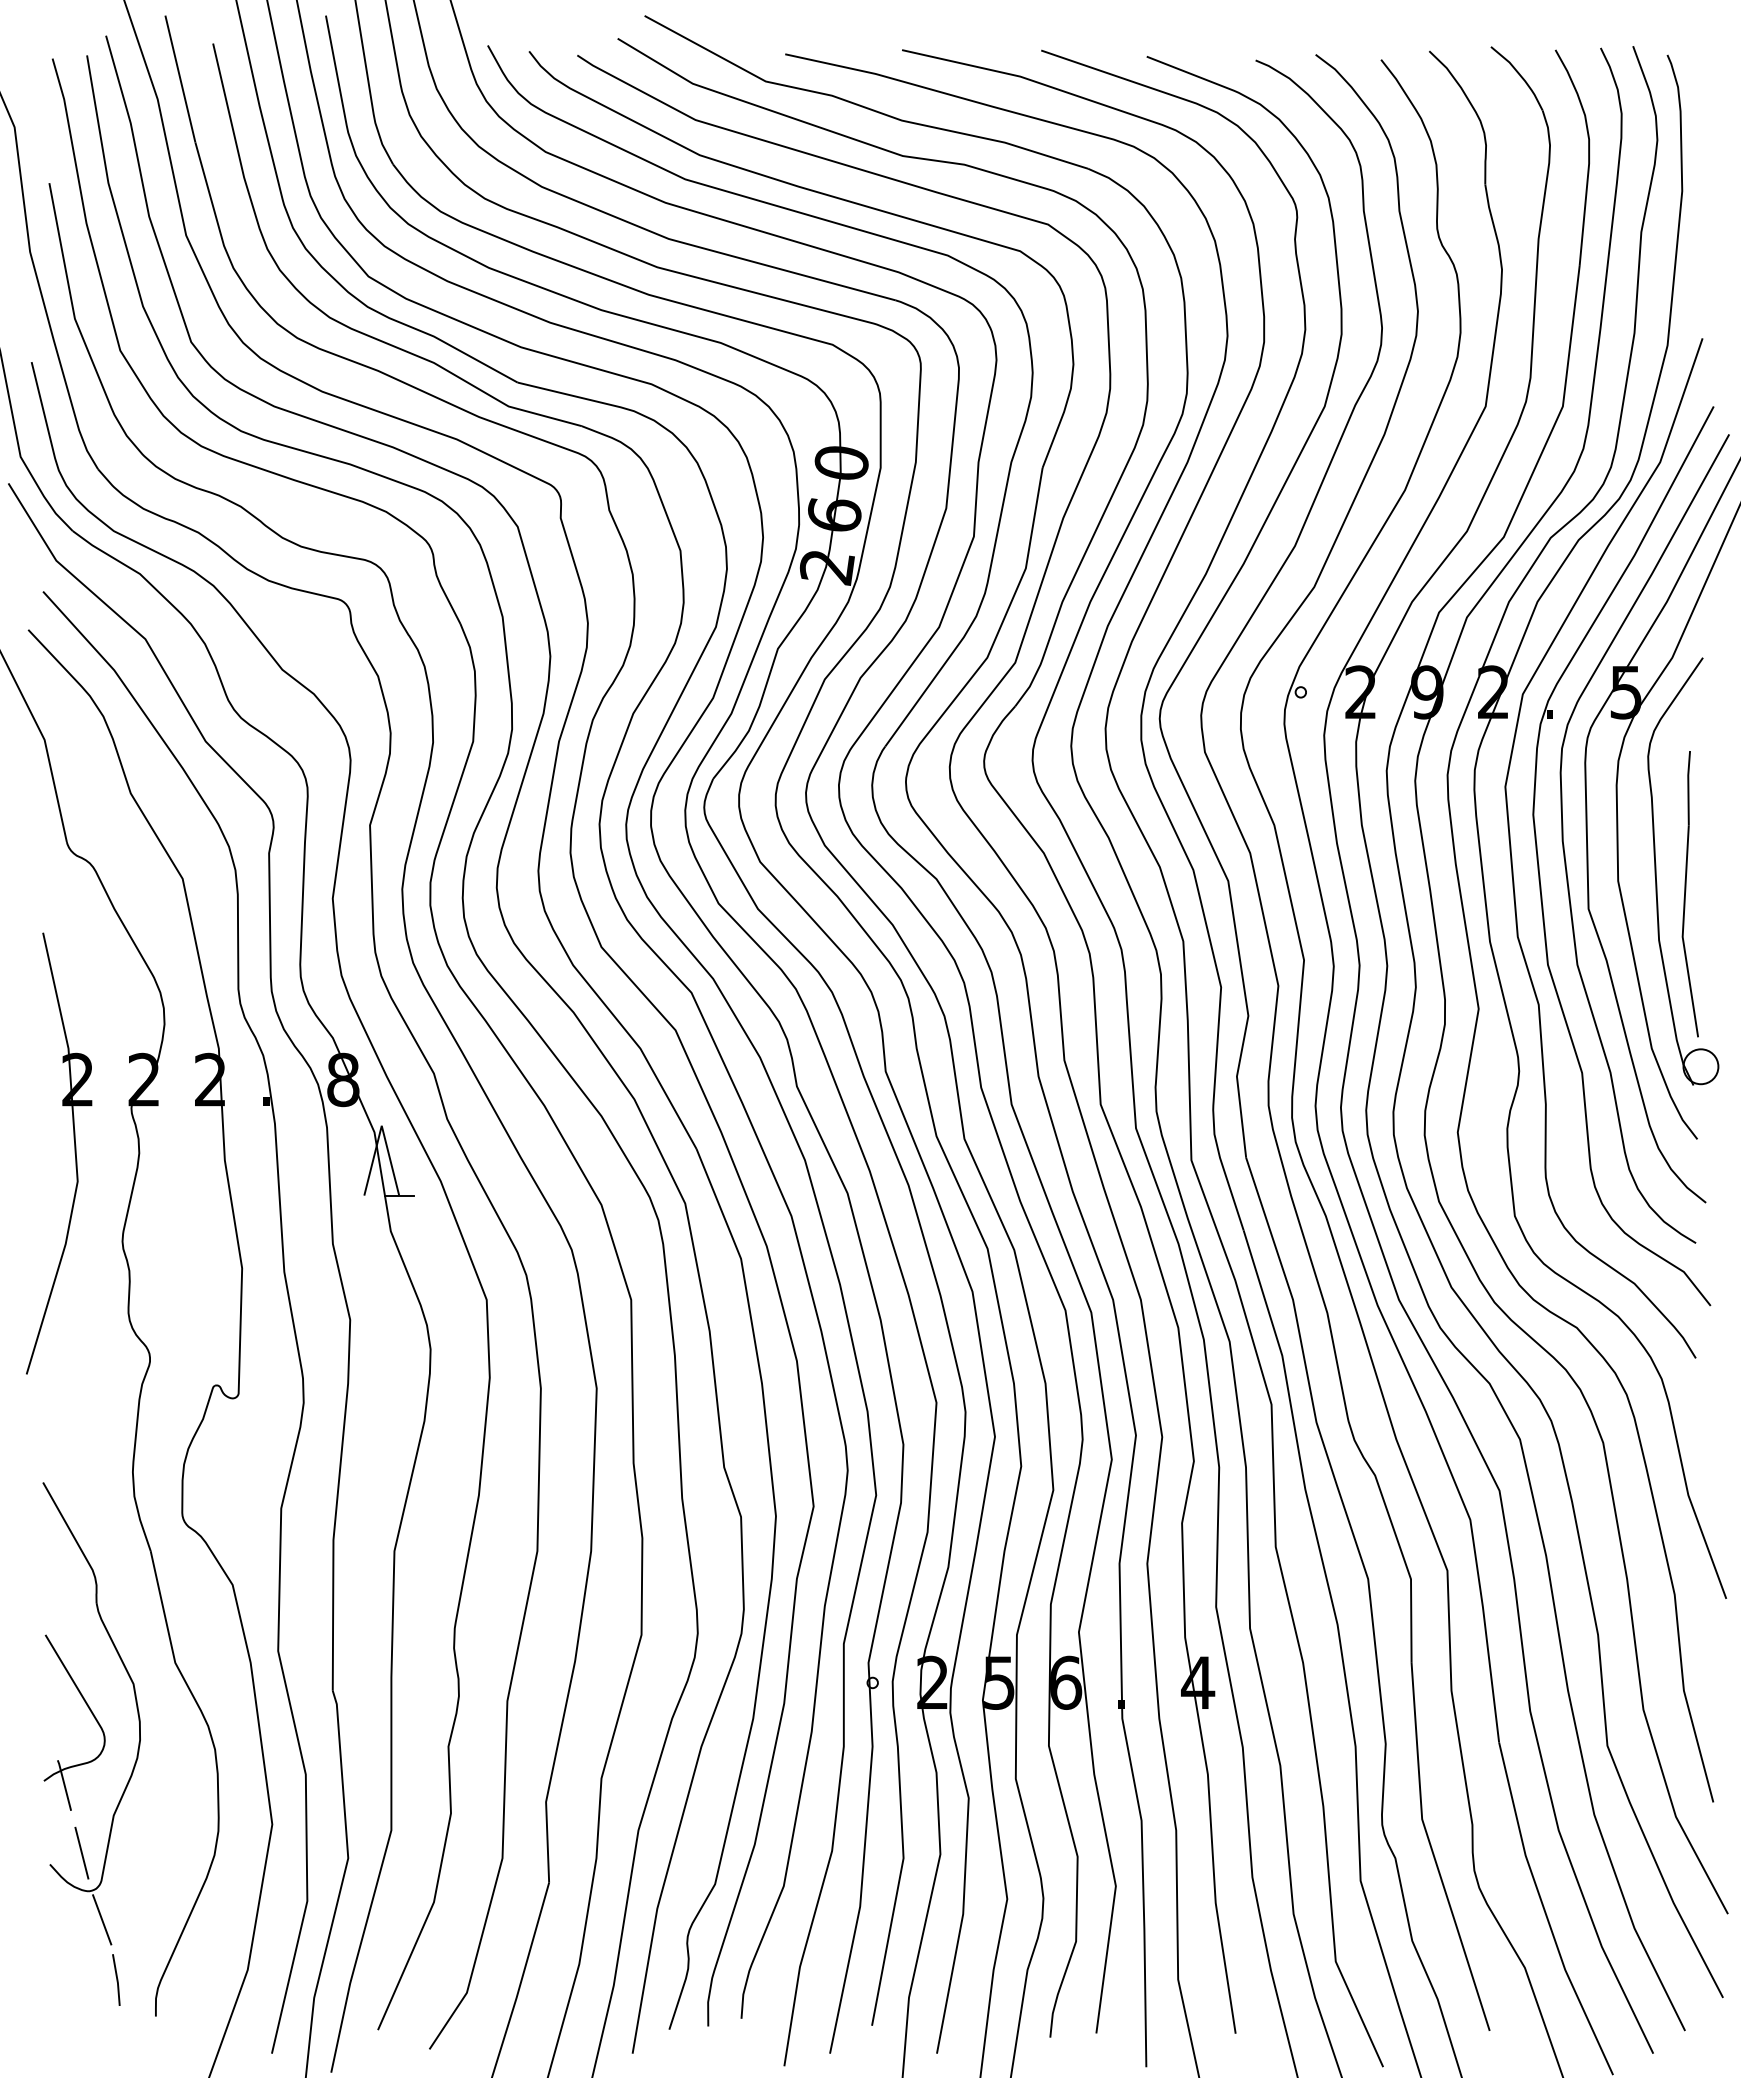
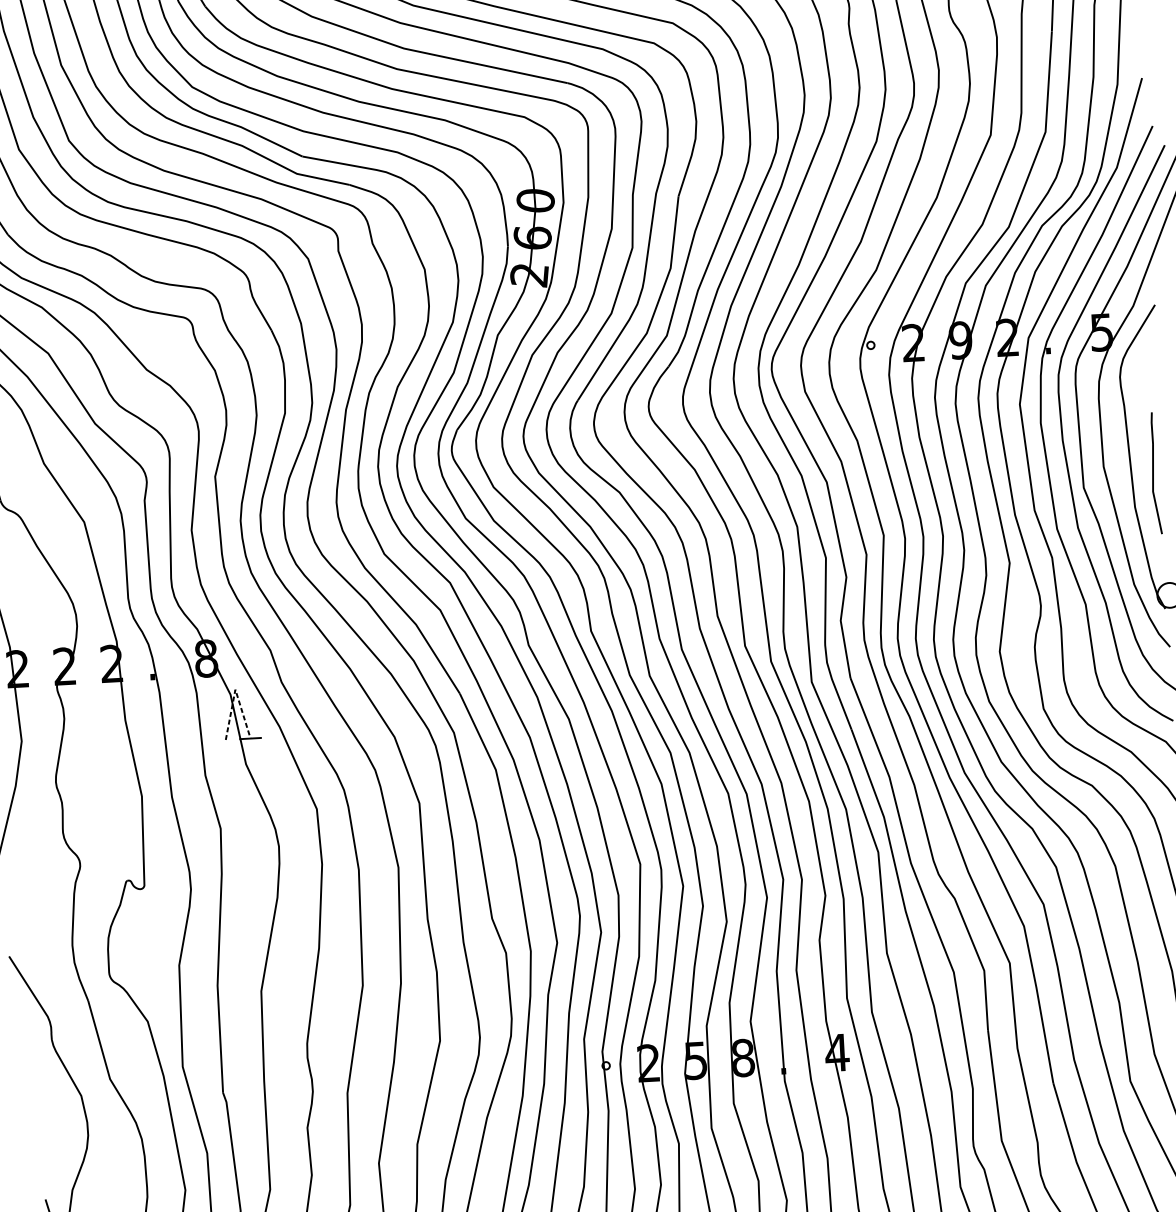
part: (1689, 894) -> (1154, 473), size x0.6
line: (381, 1125) -> (235, 689), solid -> dashed
text: (1066, 1682) -> (743, 1057), 6 -> 8
part: (89, 1710) -> (51, 1116), removed

